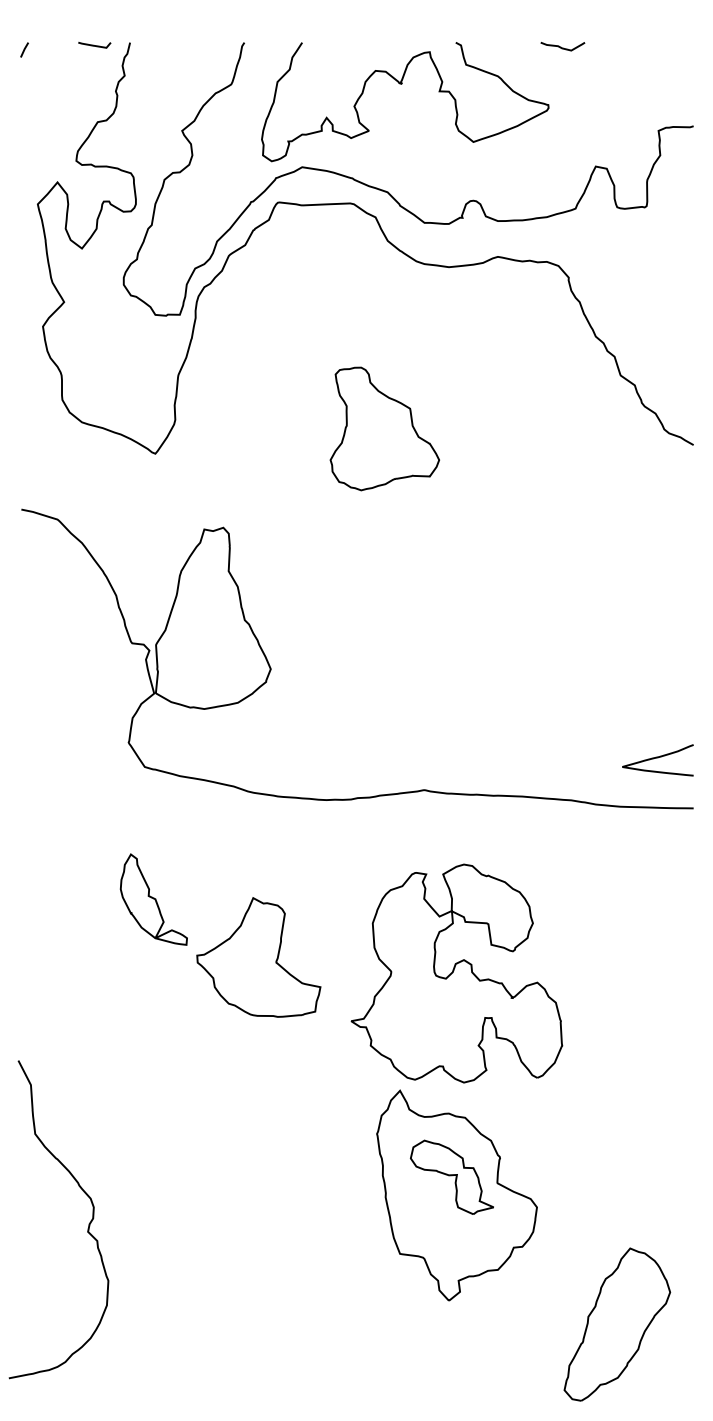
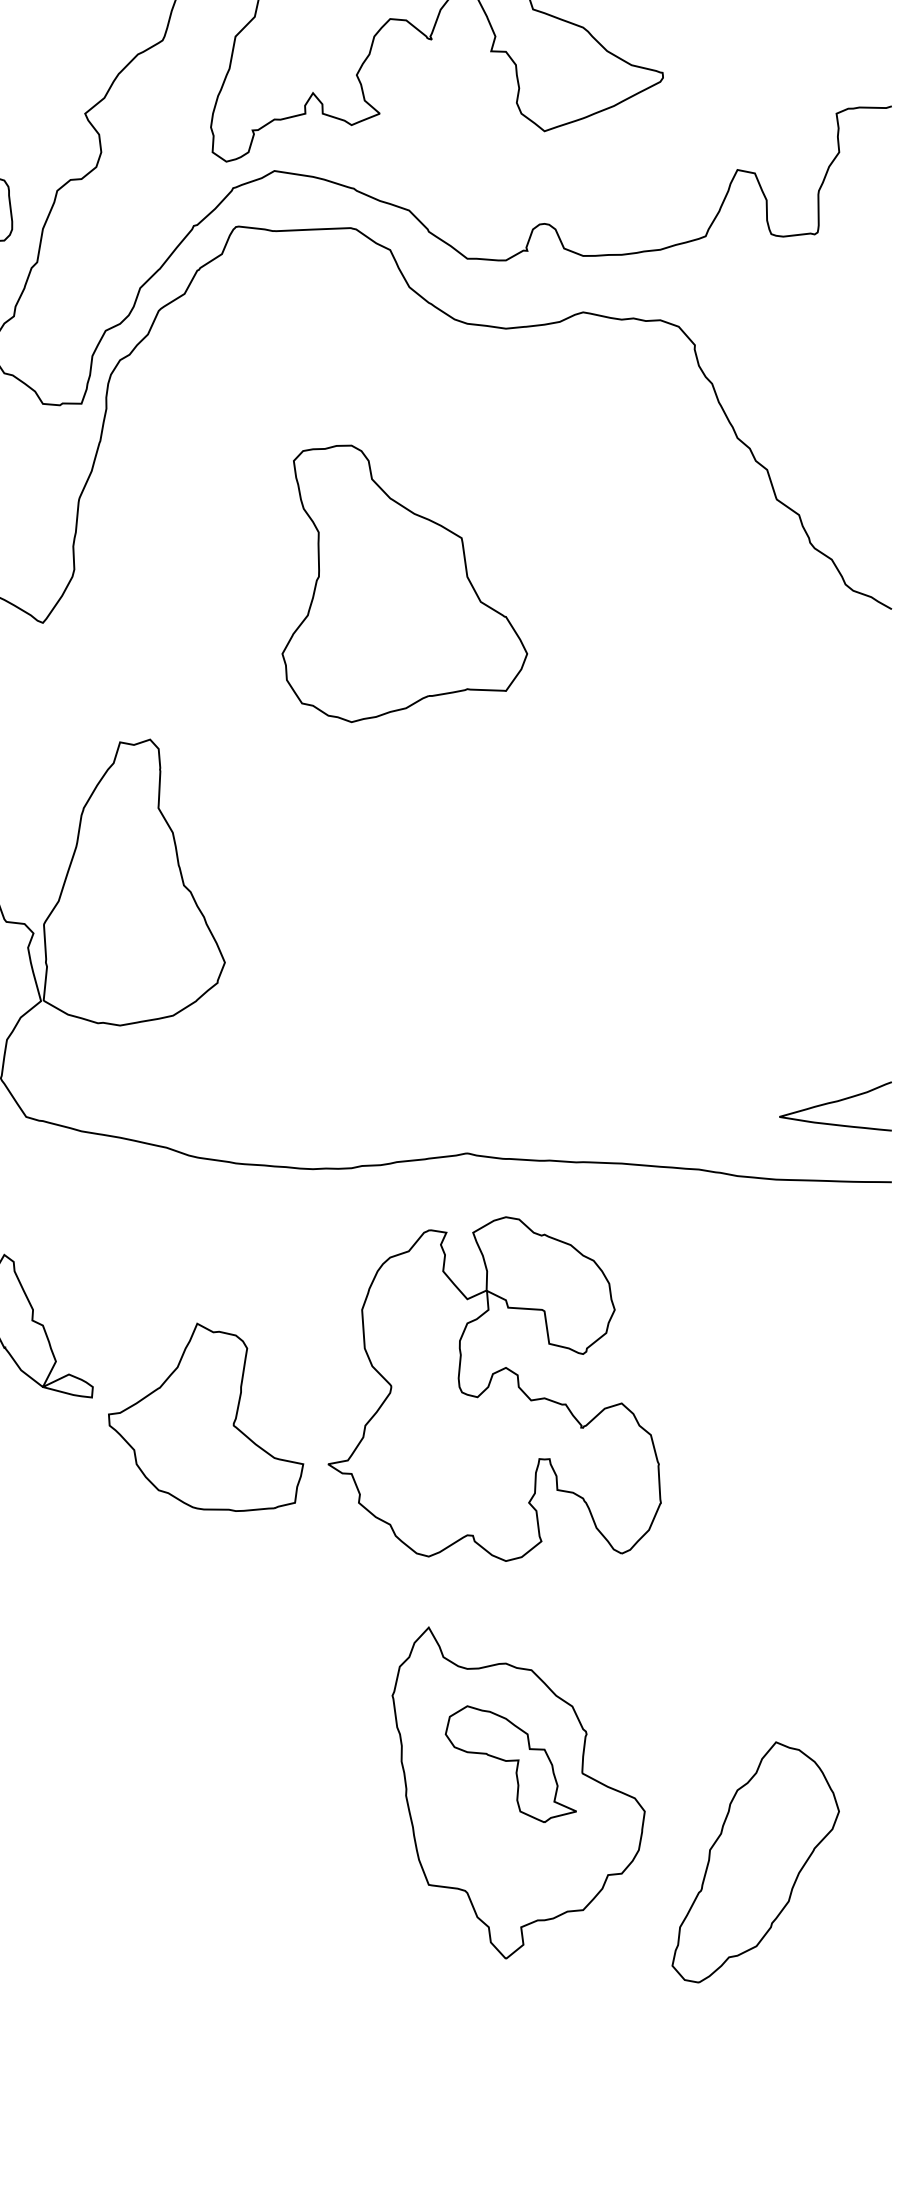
part: (384, 428) -> (404, 583), size x1.43
part: (456, 973) -> (494, 1389), moved
part: (617, 1324) -> (755, 1862), moved

